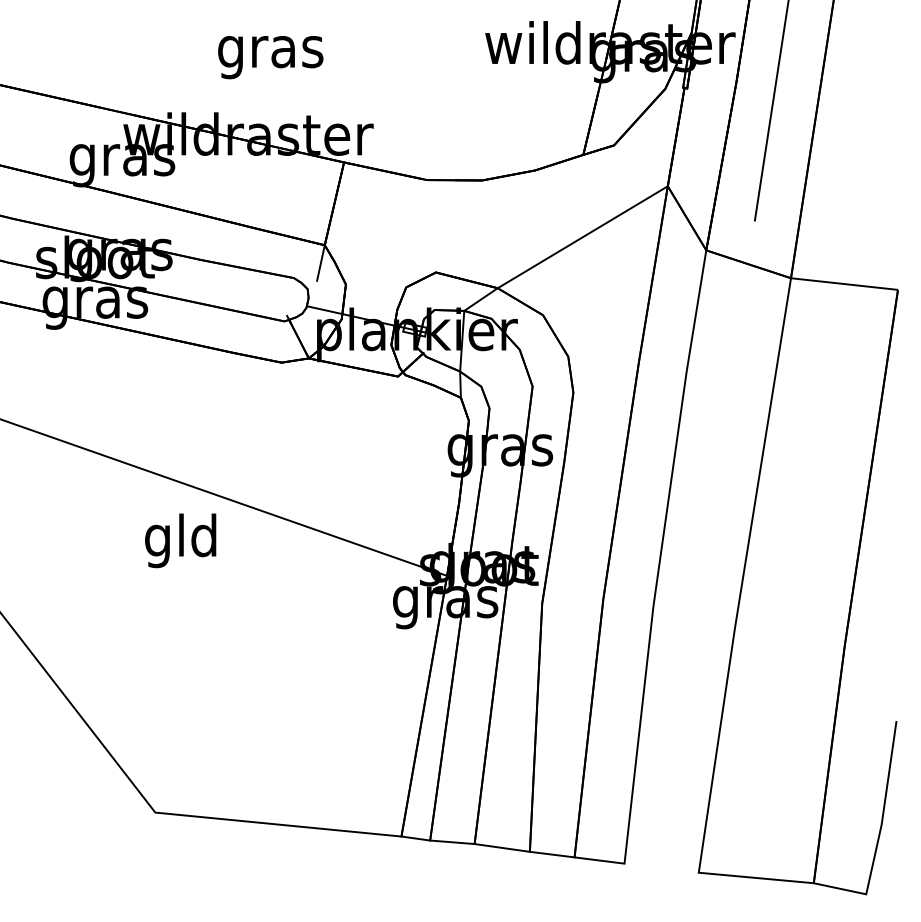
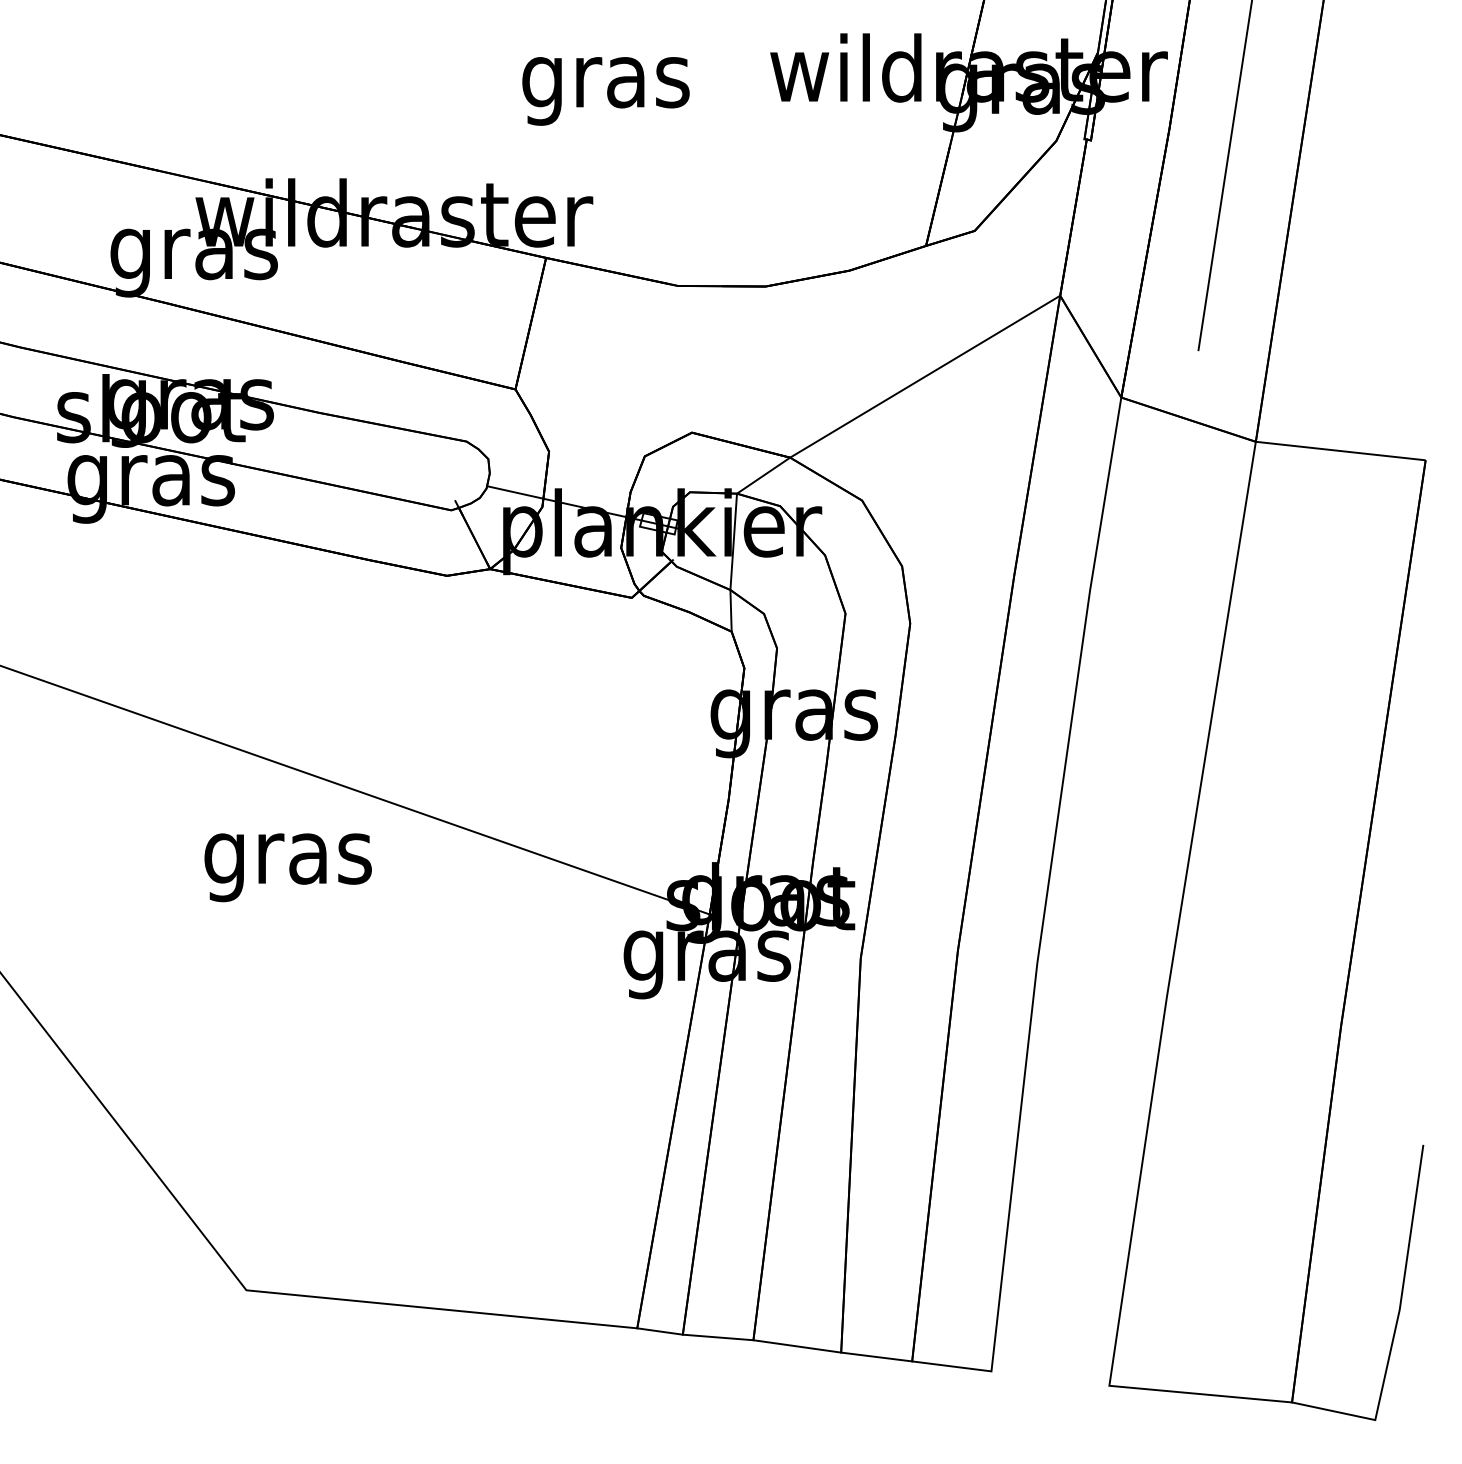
text: (270, 57) -> (605, 91), moved
line: (320, 263) -> (508, 418), removed
text: (181, 540) -> (287, 858), gld -> gras

